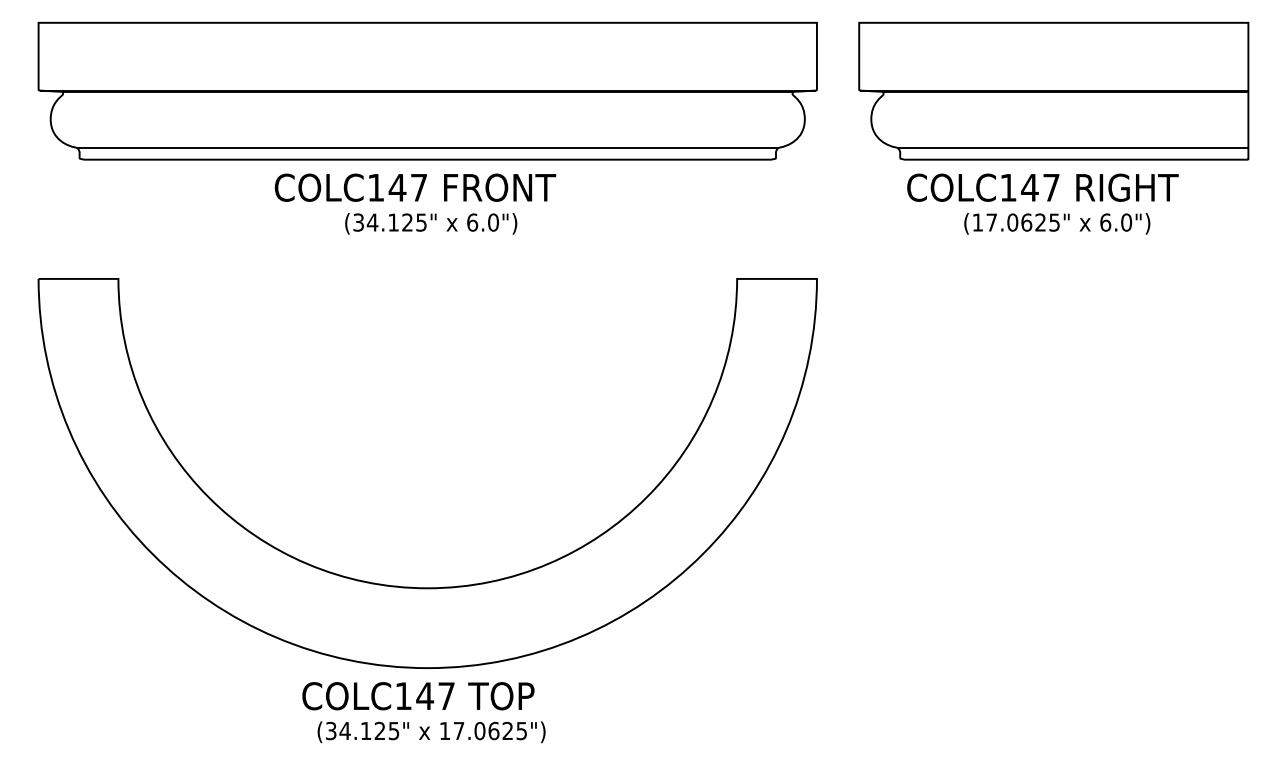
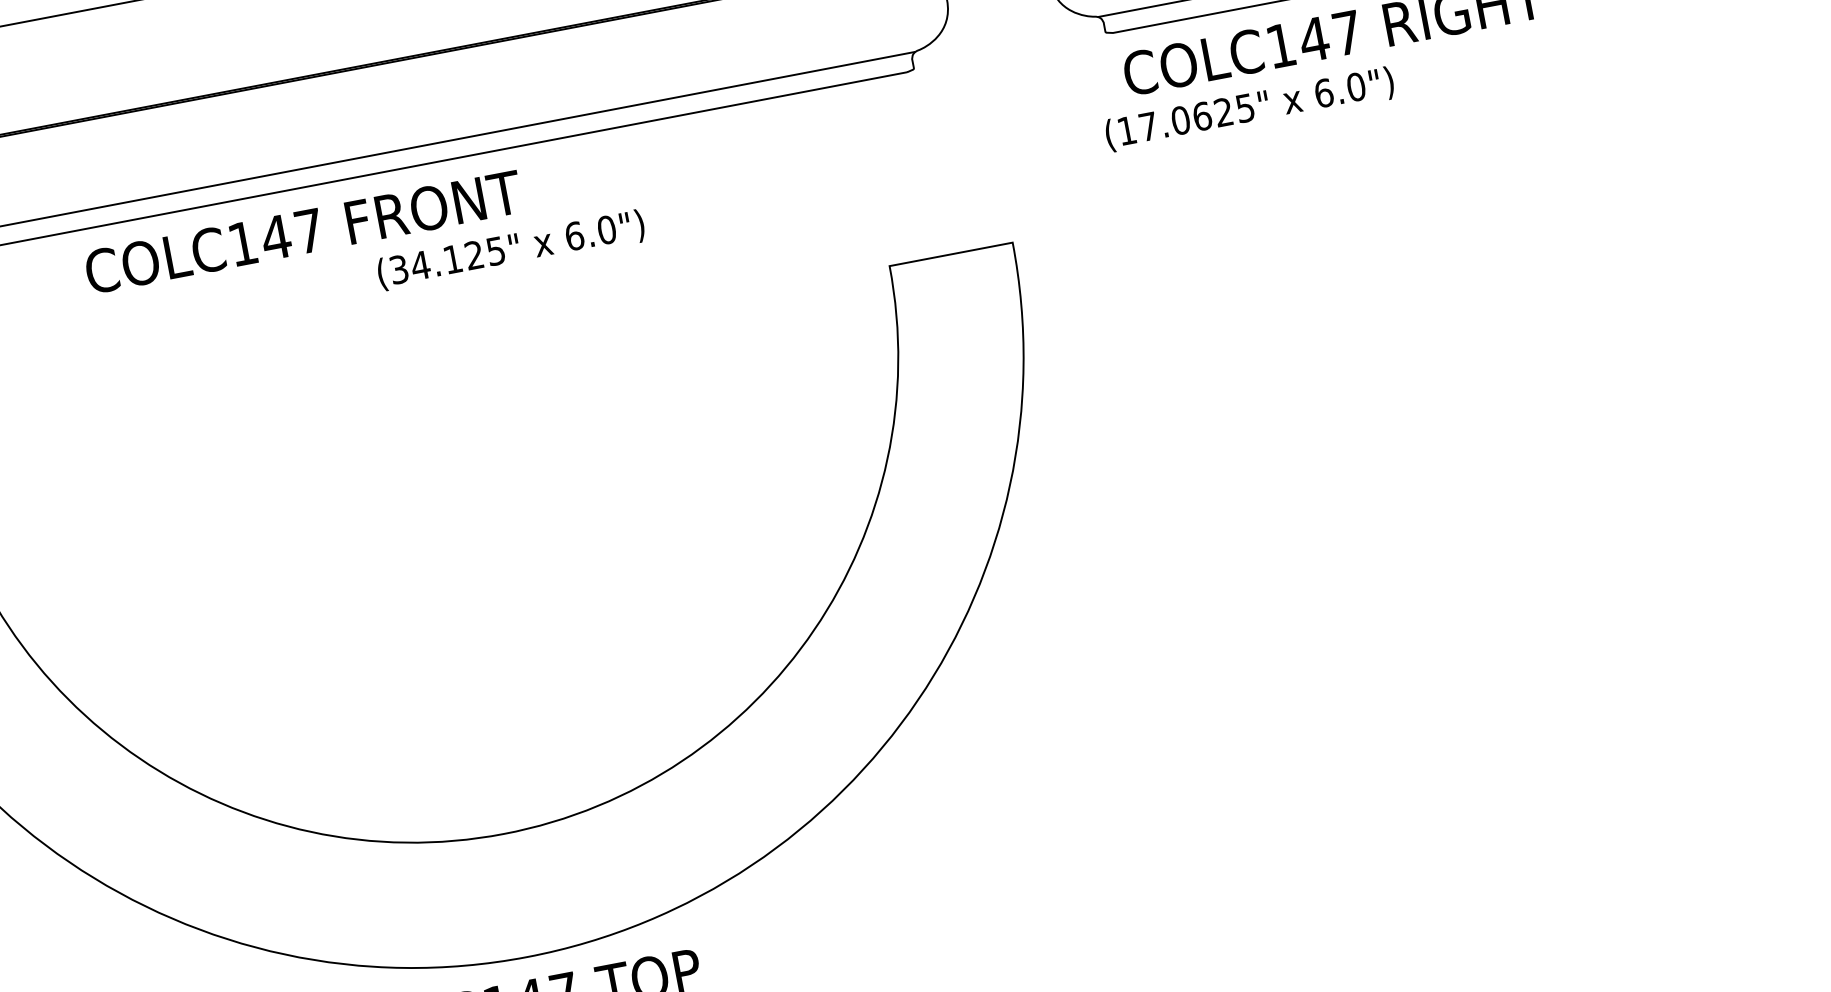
text: (415, 187) -> (303, 231), moved
text: (431, 223) -> (511, 249), moved
text: (1057, 223) -> (1250, 108), moved

